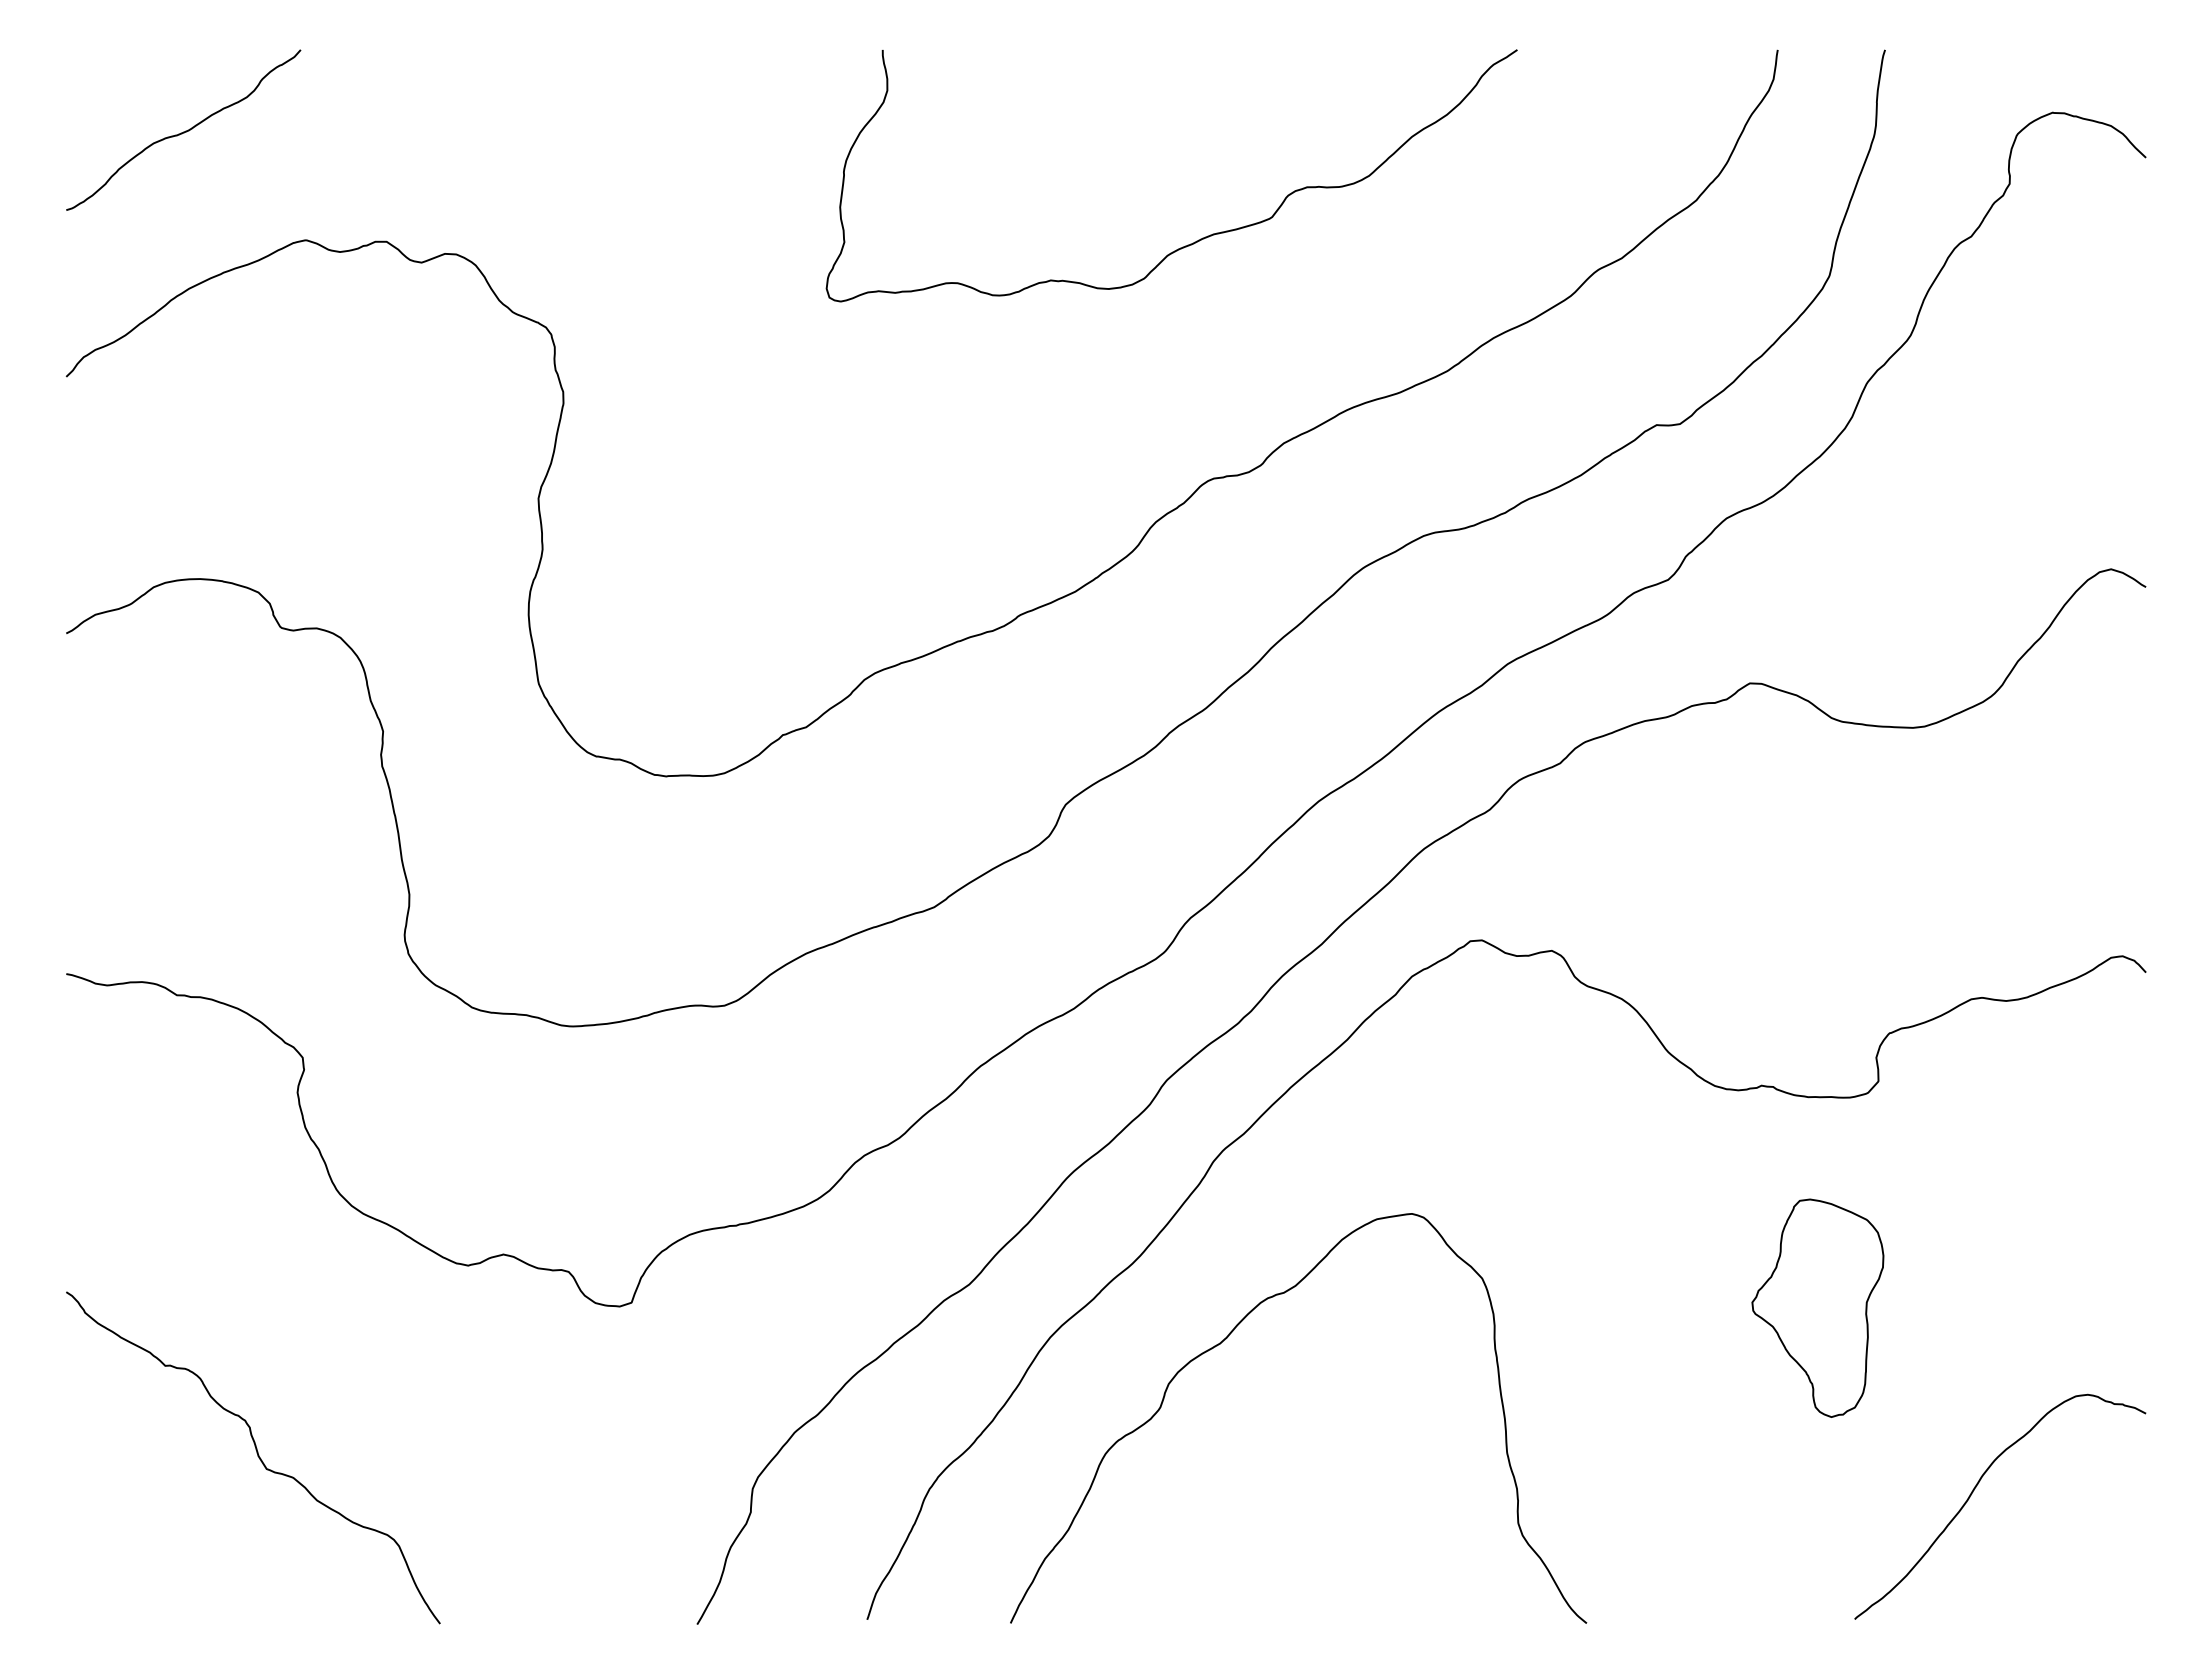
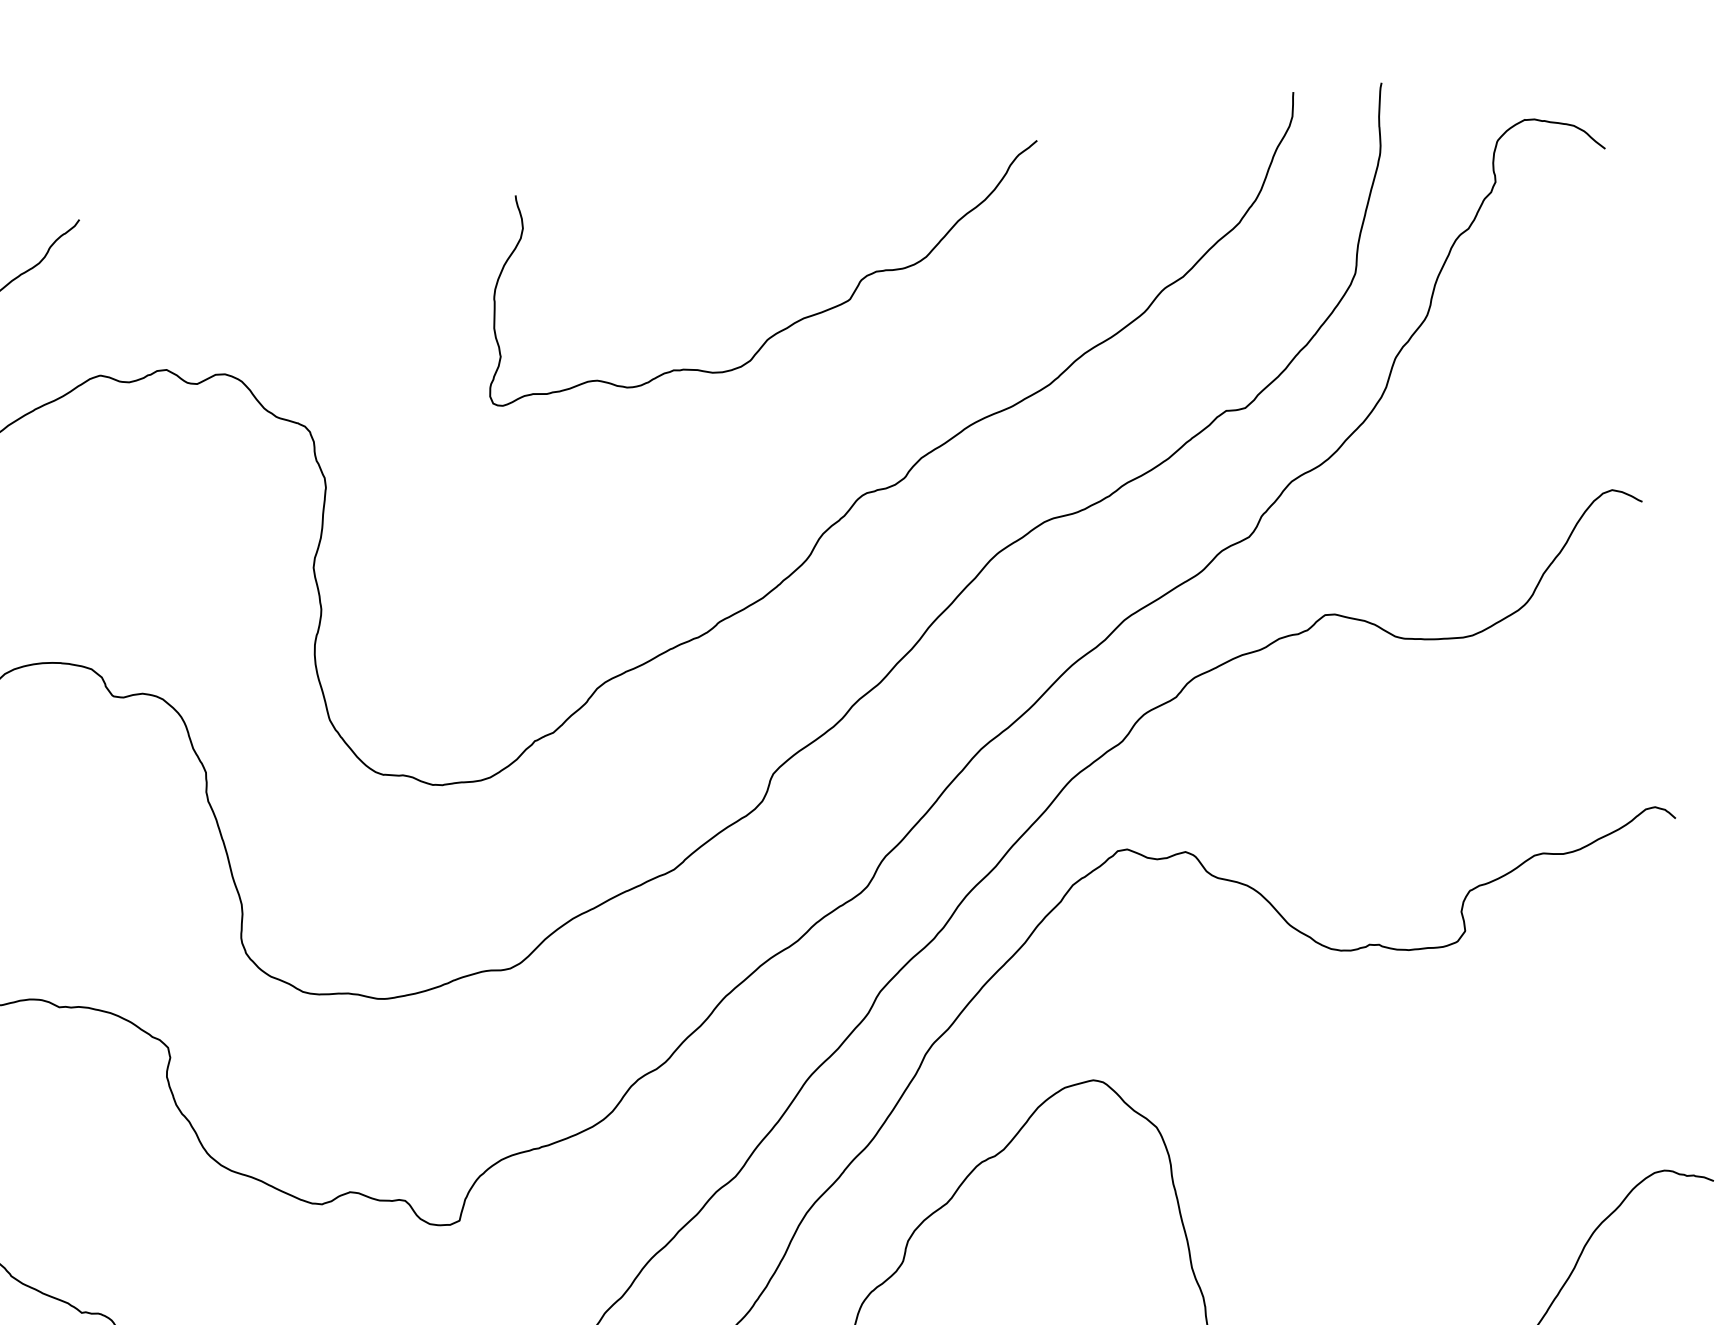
curve: (1202, 237) -> (794, 321), moved
part: (1817, 1307) -> (1434, 1122), removed

